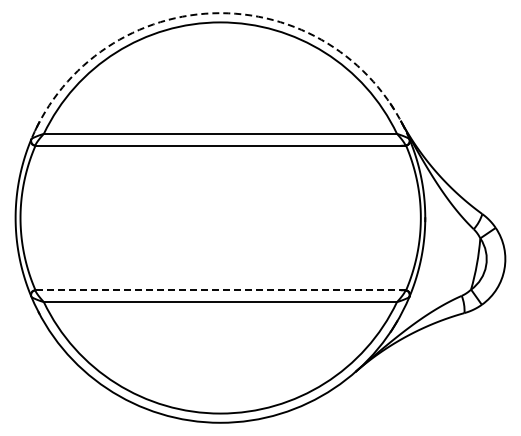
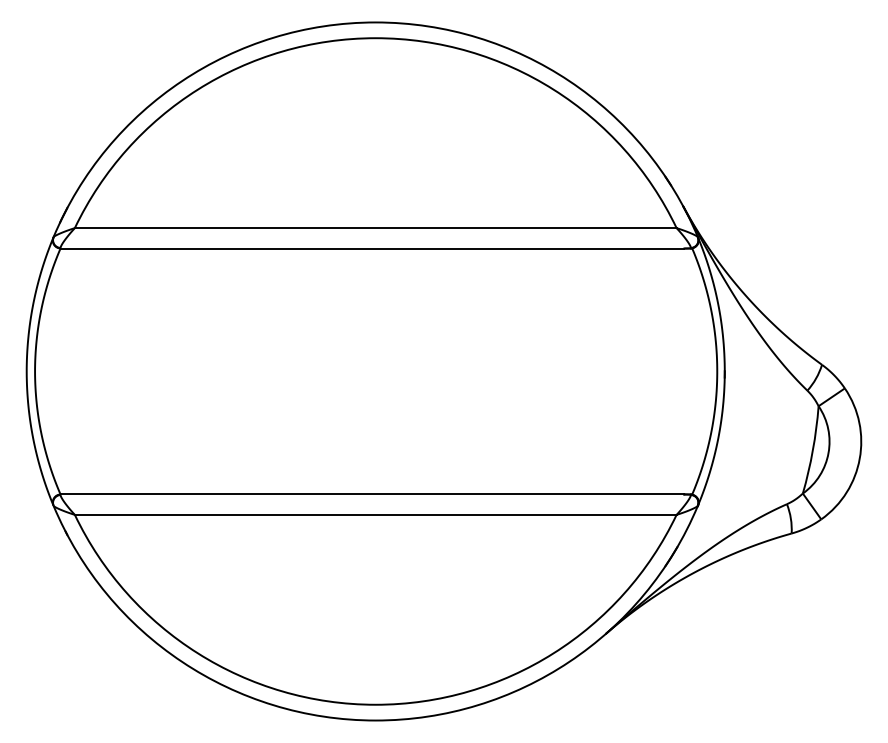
arc: (220, 13) -> (375, 23), dashed -> solid
line: (218, 290) -> (372, 495), dashed -> solid

